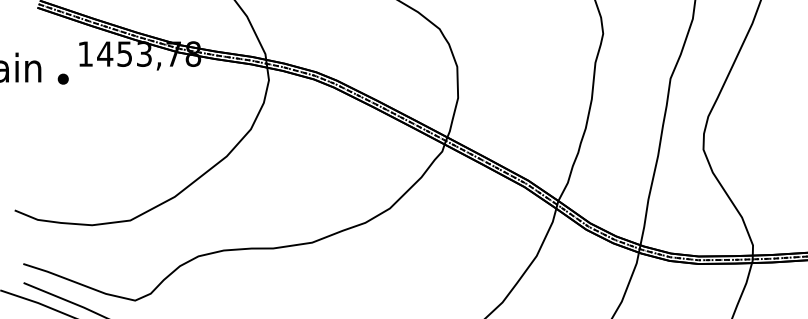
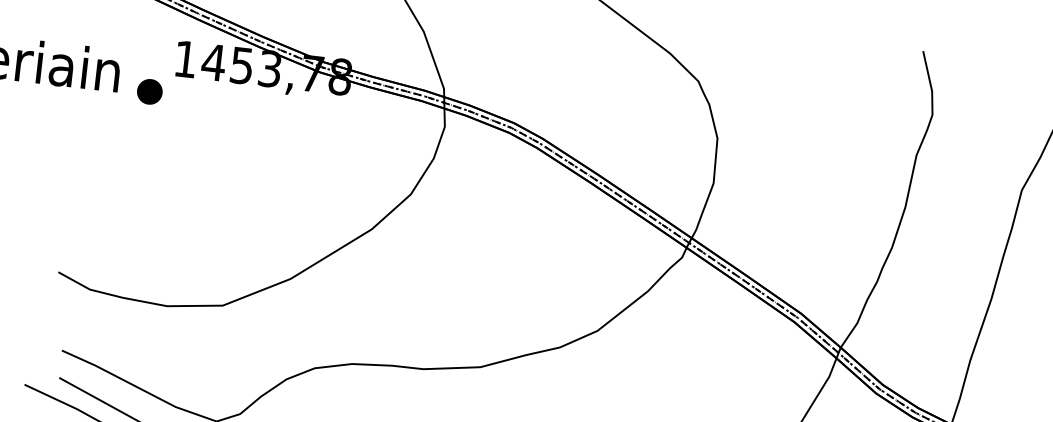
part: (62, 78) -> (148, 90), size x1.6

